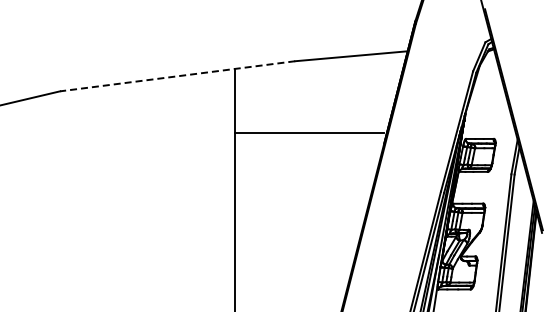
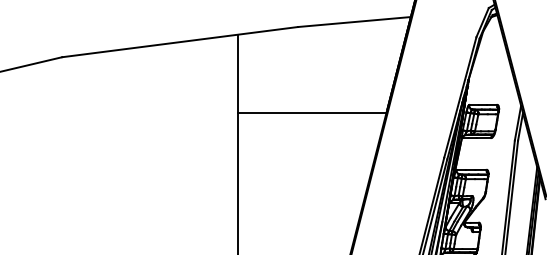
line: (177, 76) -> (179, 42), dashed -> solid
line: (309, 133) -> (312, 112), moved

